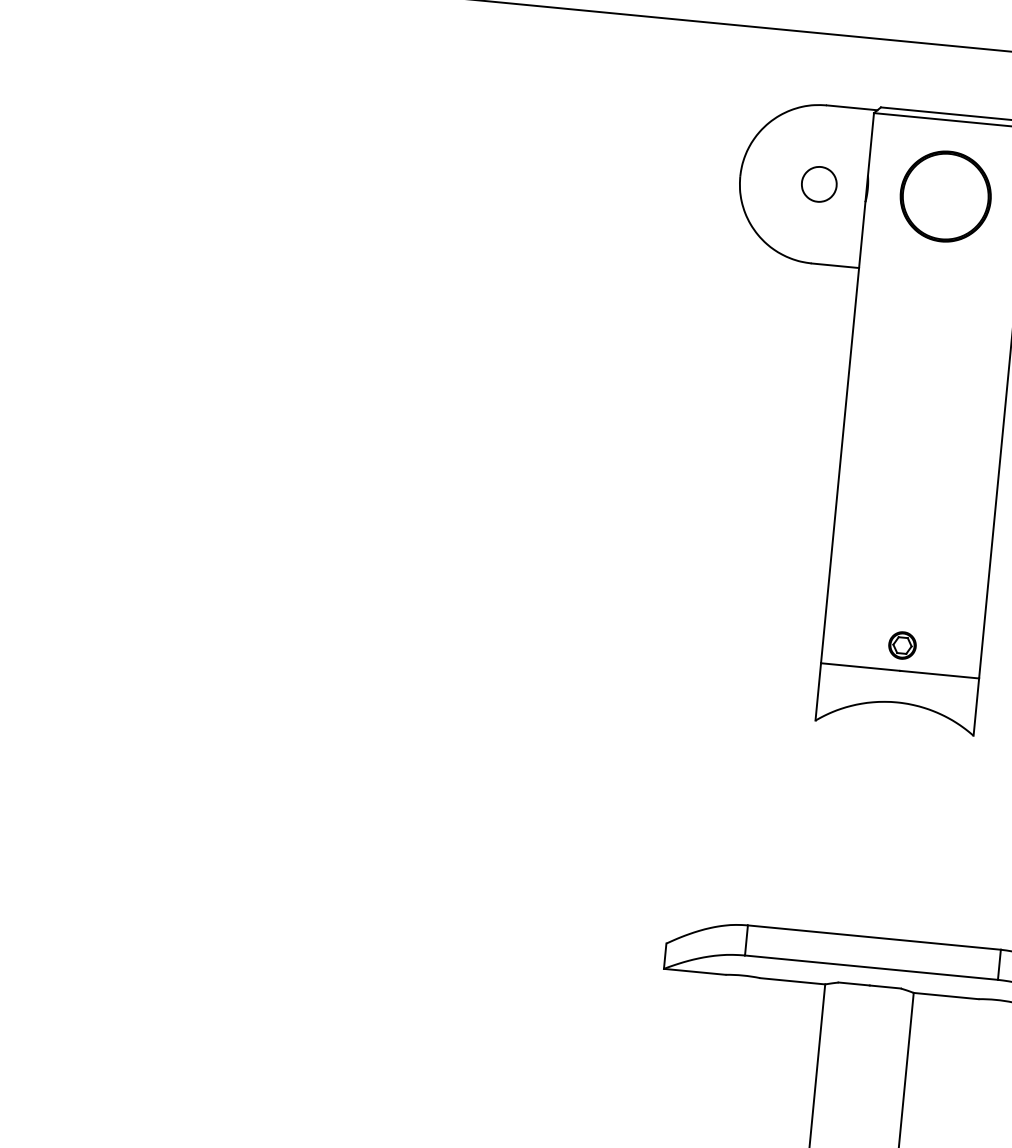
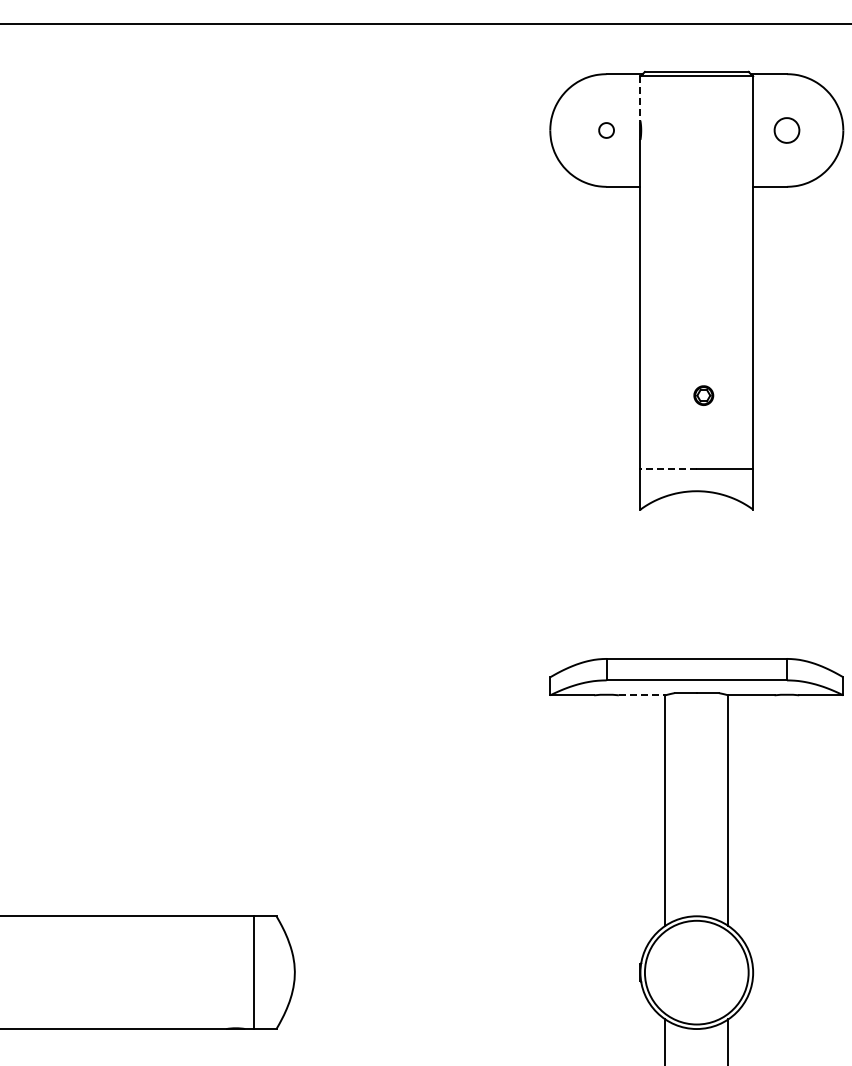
line: (870, 145) -> (640, 99), solid -> dashed
part: (819, 184) -> (606, 130), size x0.6
part: (945, 196) -> (696, 130), removed
part: (902, 645) -> (703, 395), moved
line: (860, 666) -> (668, 468), solid -> dashed
line: (793, 981) -> (642, 695), solid -> dashed

